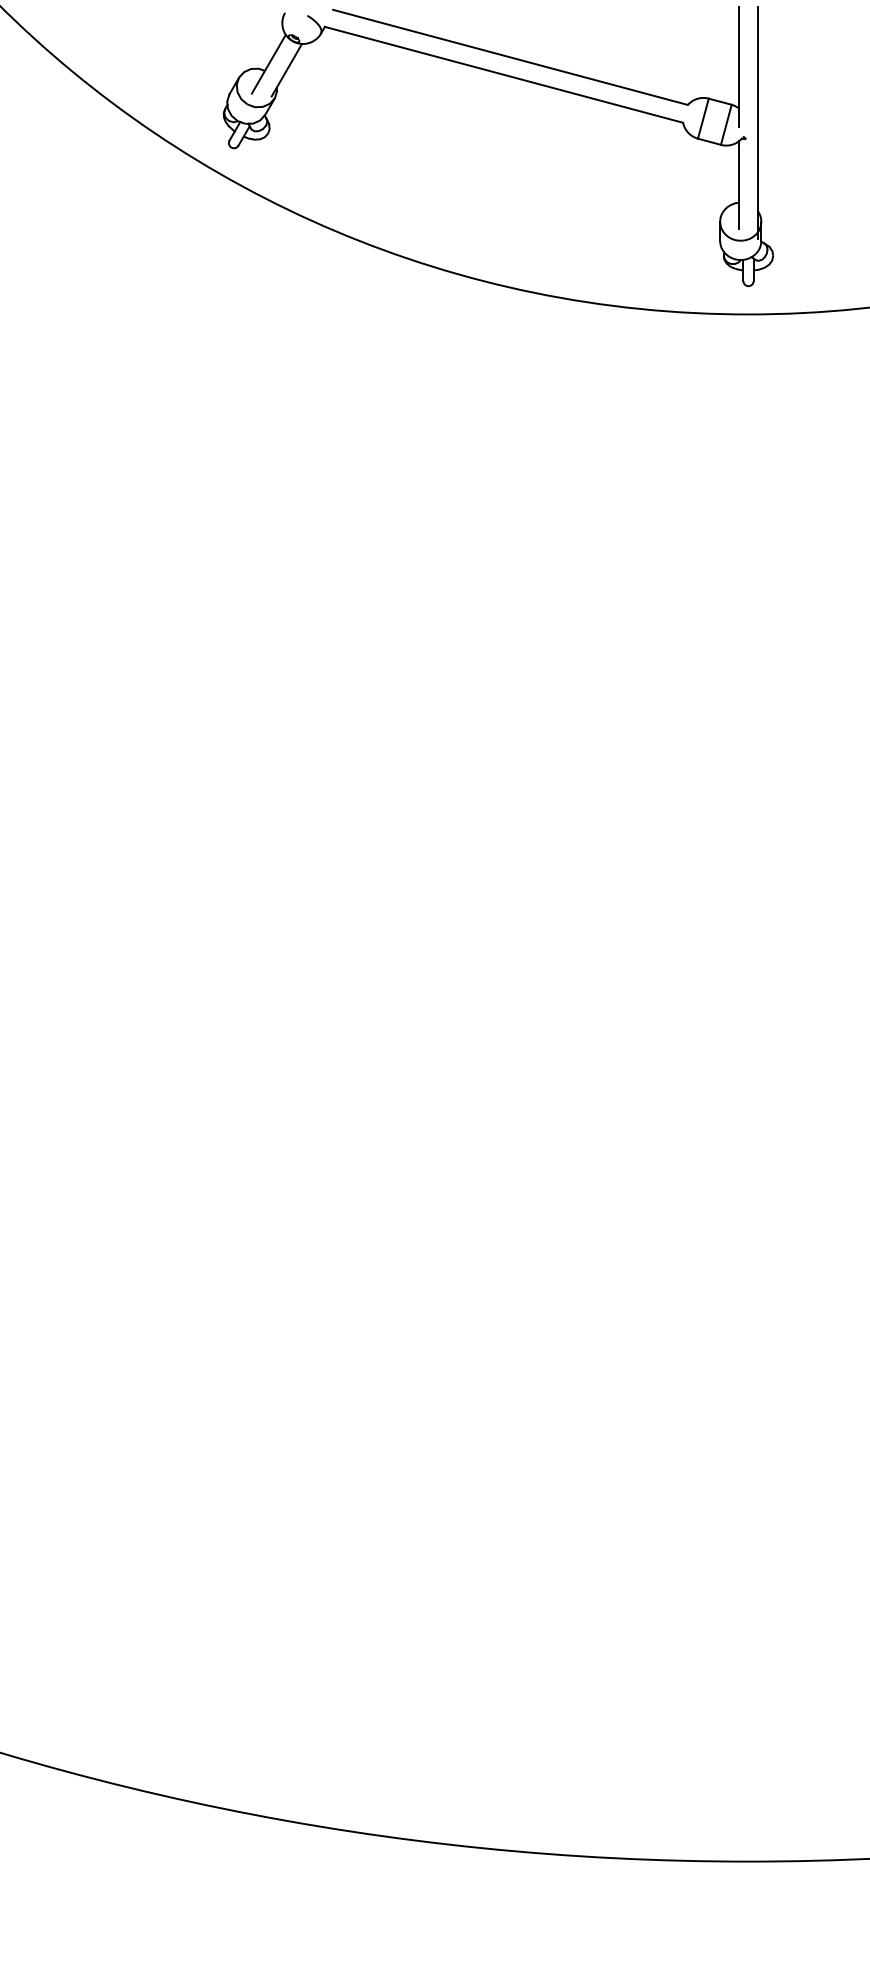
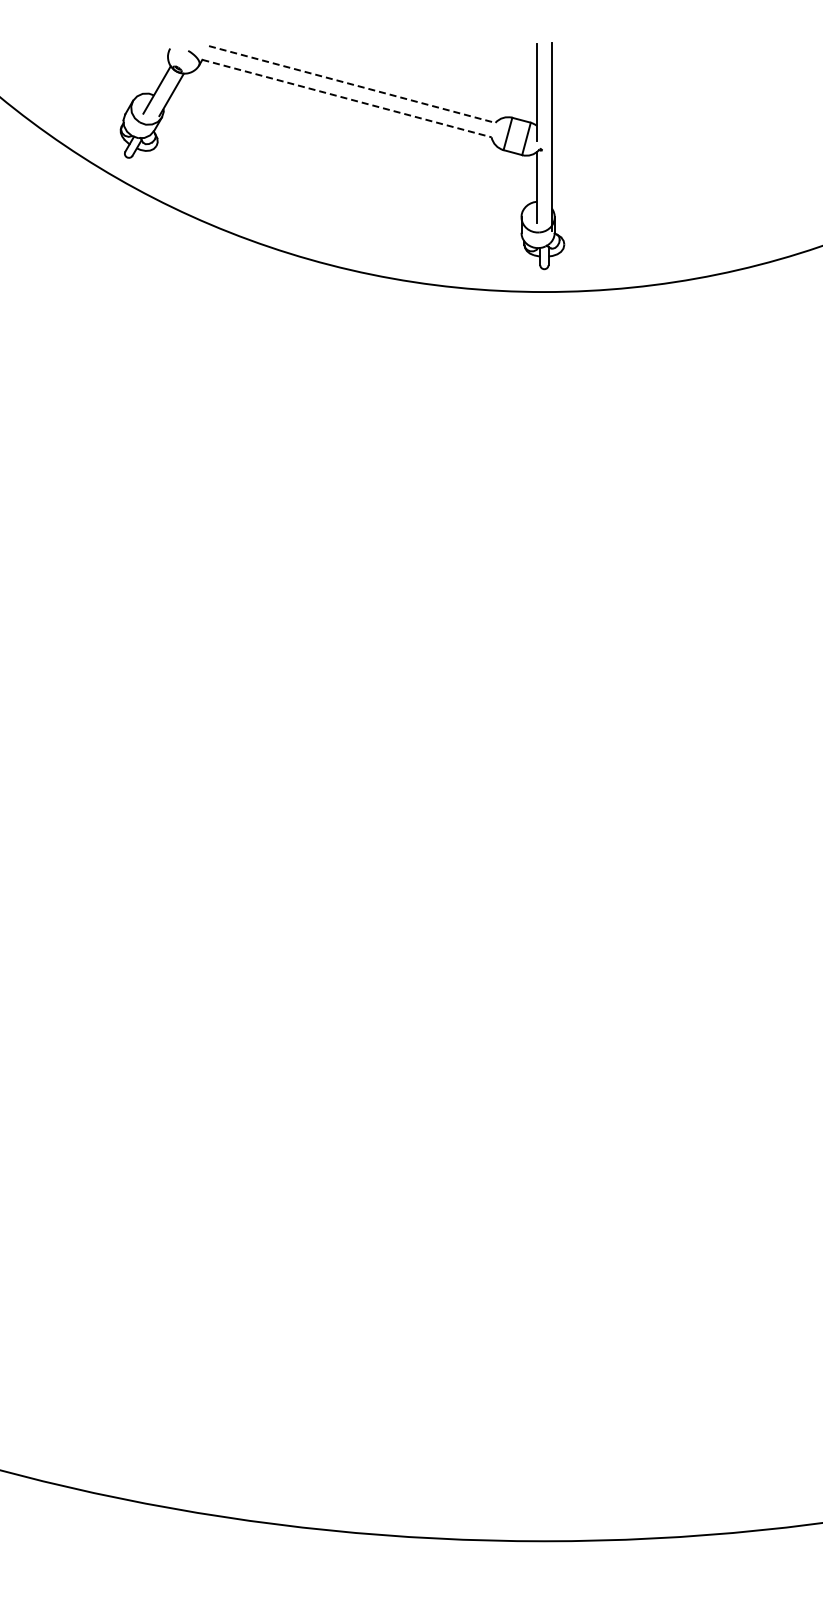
line: (510, 57) -> (352, 84), solid -> dashed
line: (503, 74) -> (346, 98), solid -> dashed

